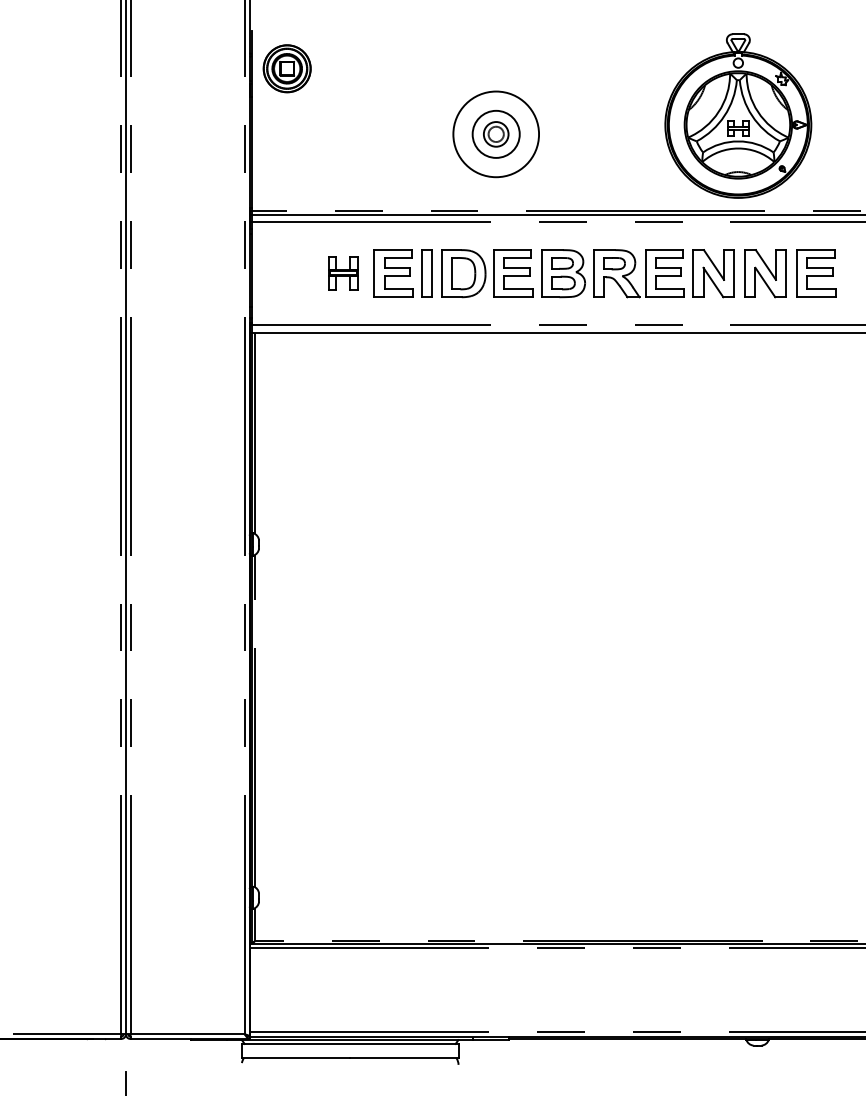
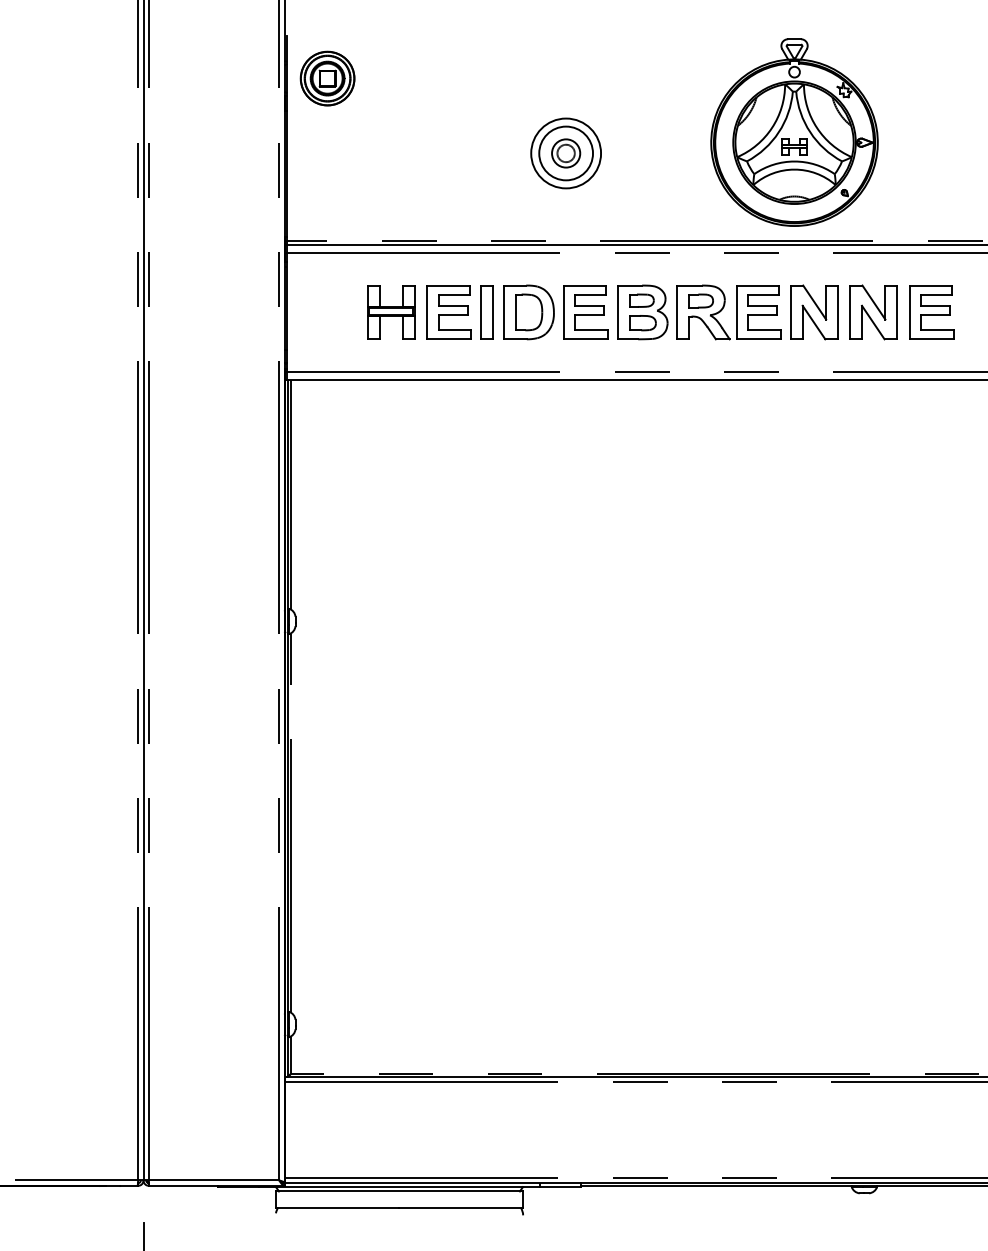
part: (738, 115) -> (794, 131), moved
circle: (495, 133) -> (565, 152), size x0.71
part: (343, 273) -> (391, 312), size x1.43

